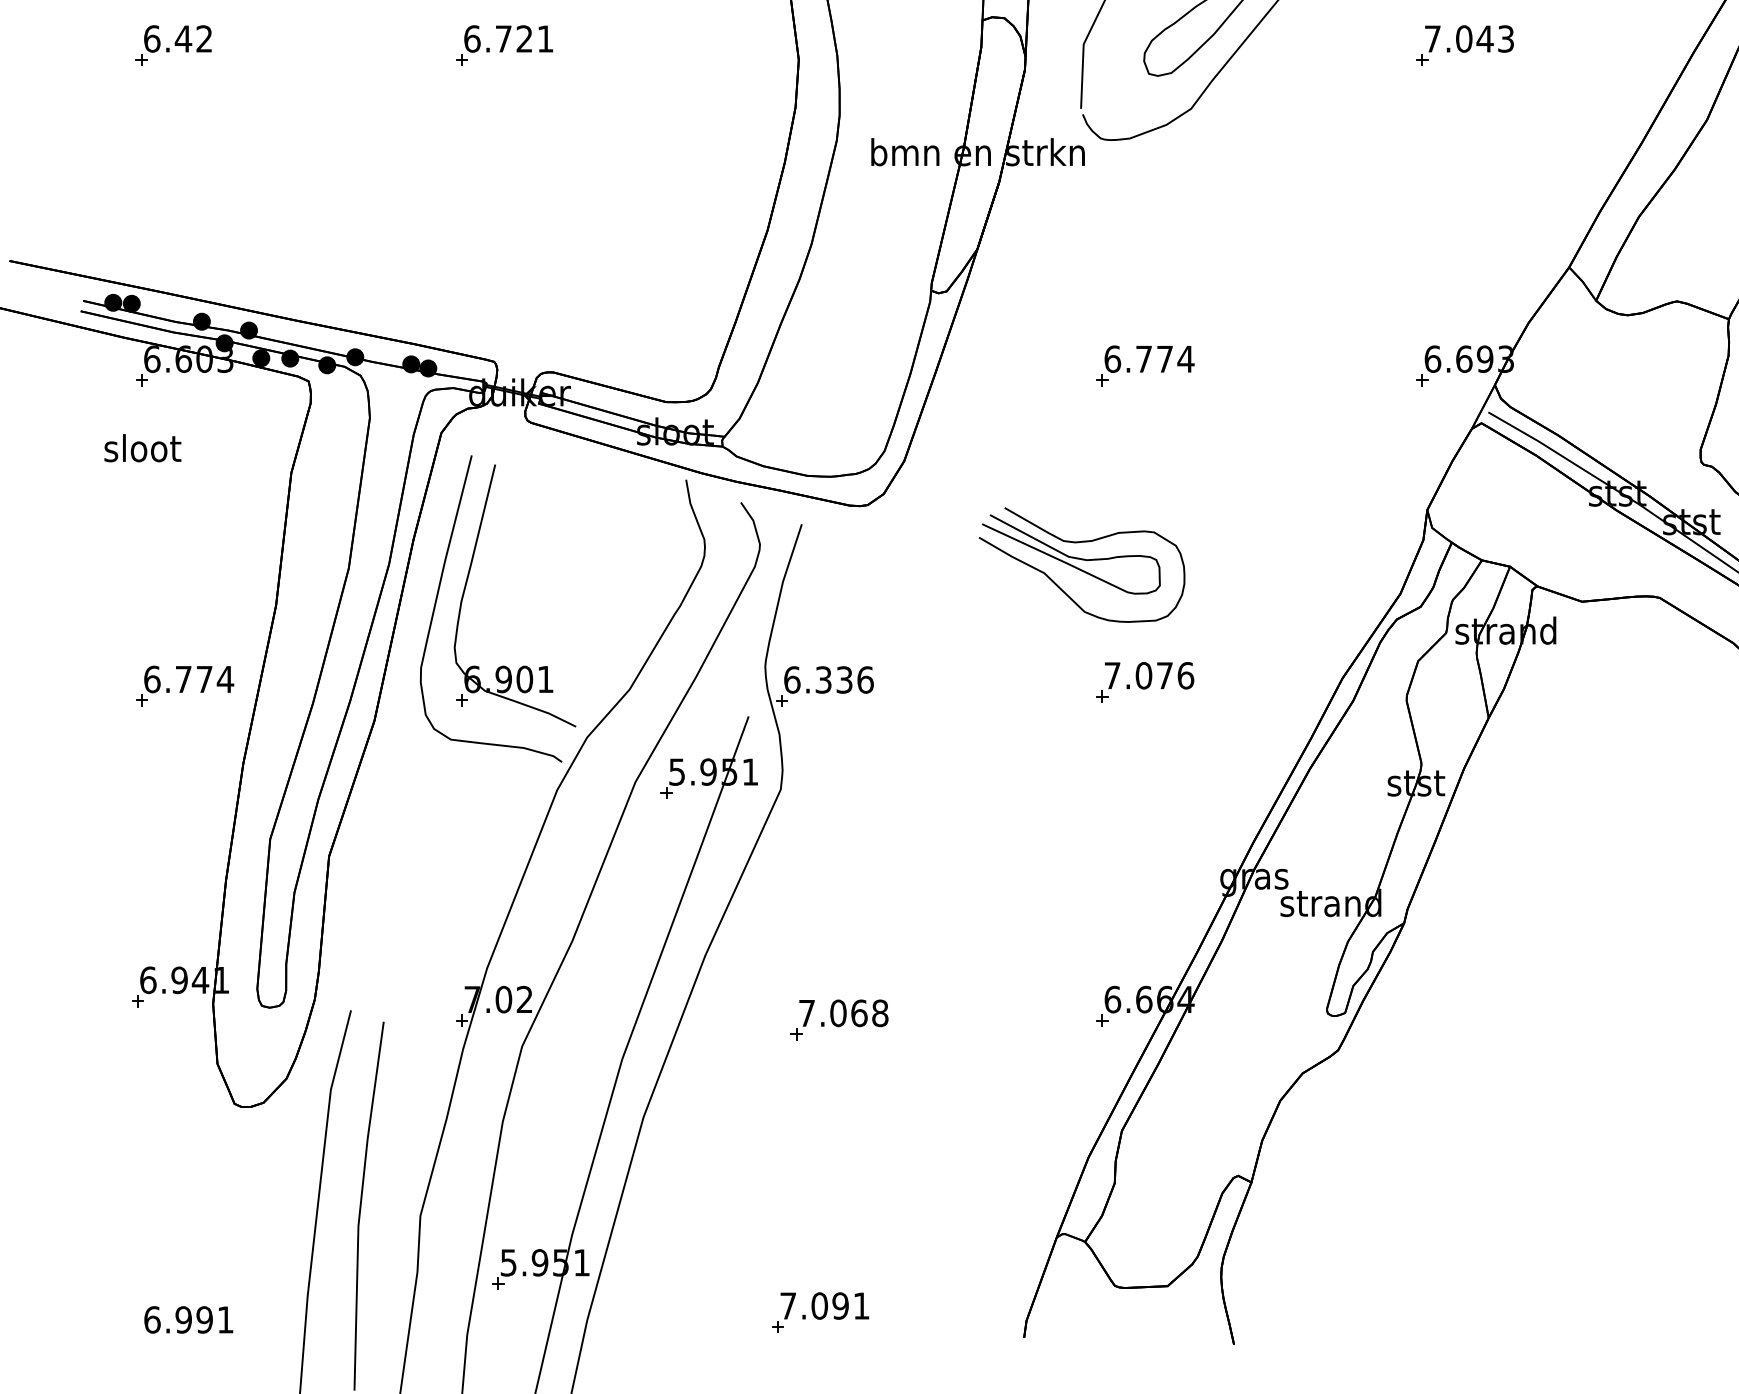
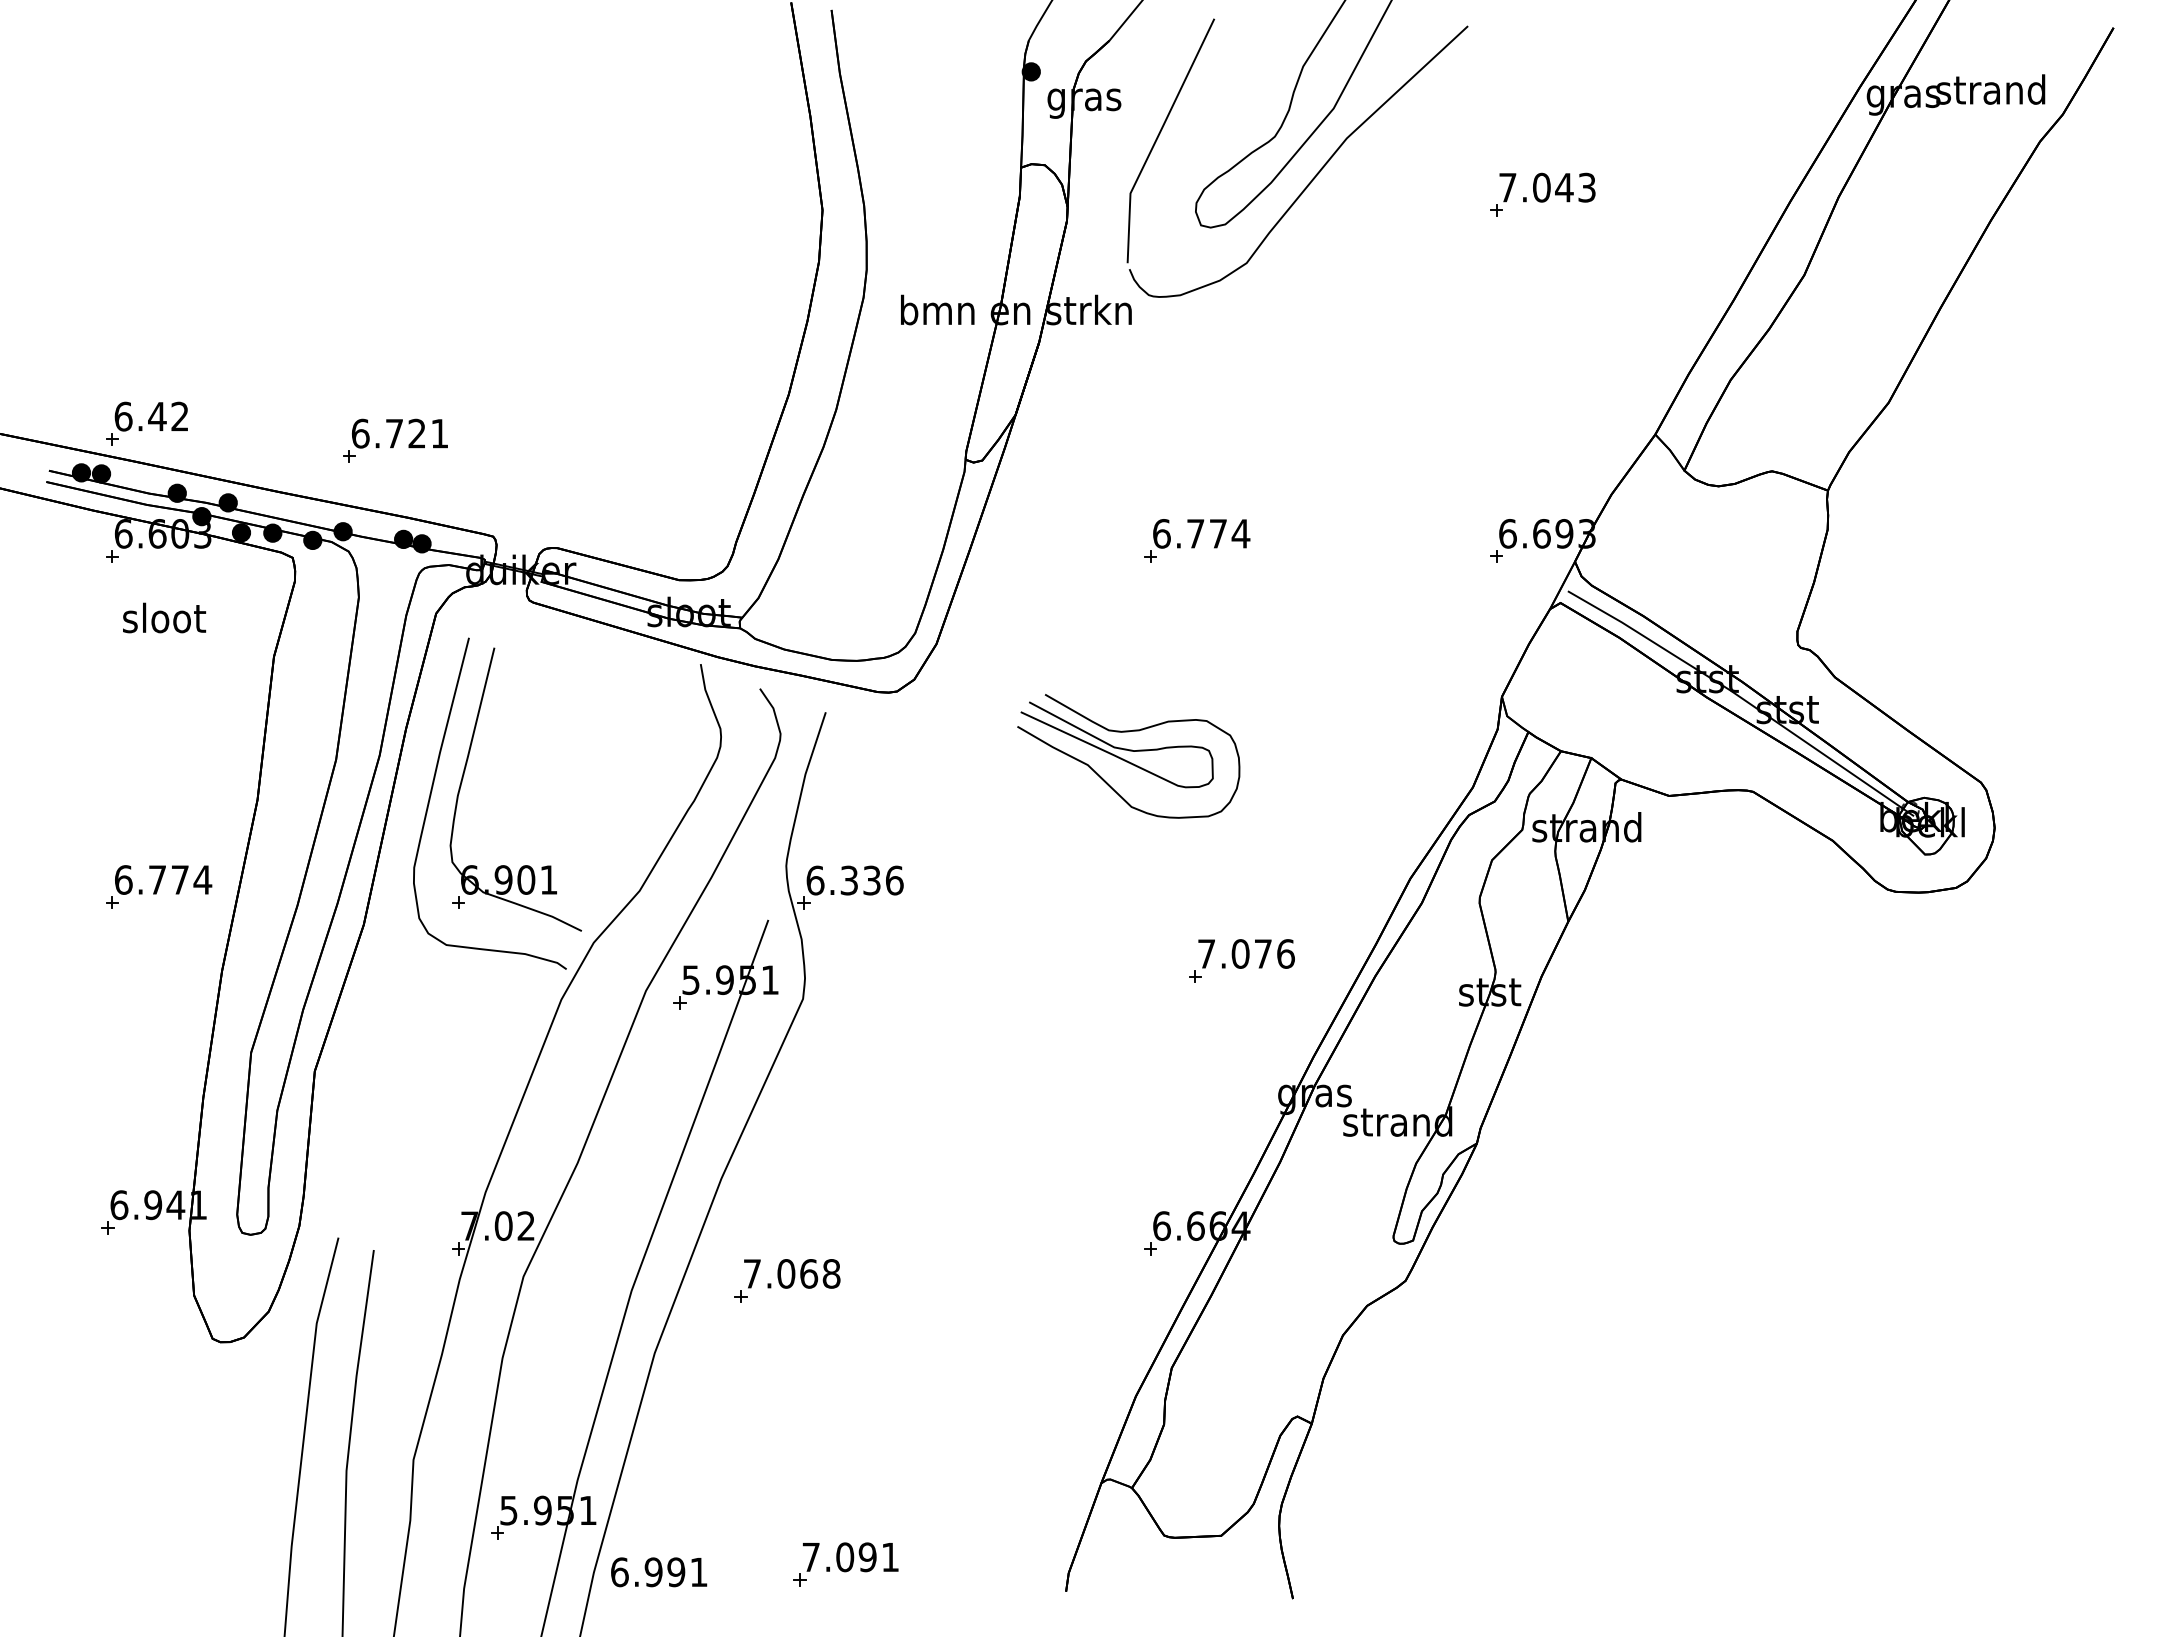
part: (173, 45) -> (146, 423), moved
part: (504, 45) -> (395, 440), moved
text: (142, 447) -> (164, 617), moved
part: (1144, 681) -> (1241, 960), moved
part: (839, 1019) -> (787, 1280), moved
text: (189, 1320) -> (659, 1572), moved

